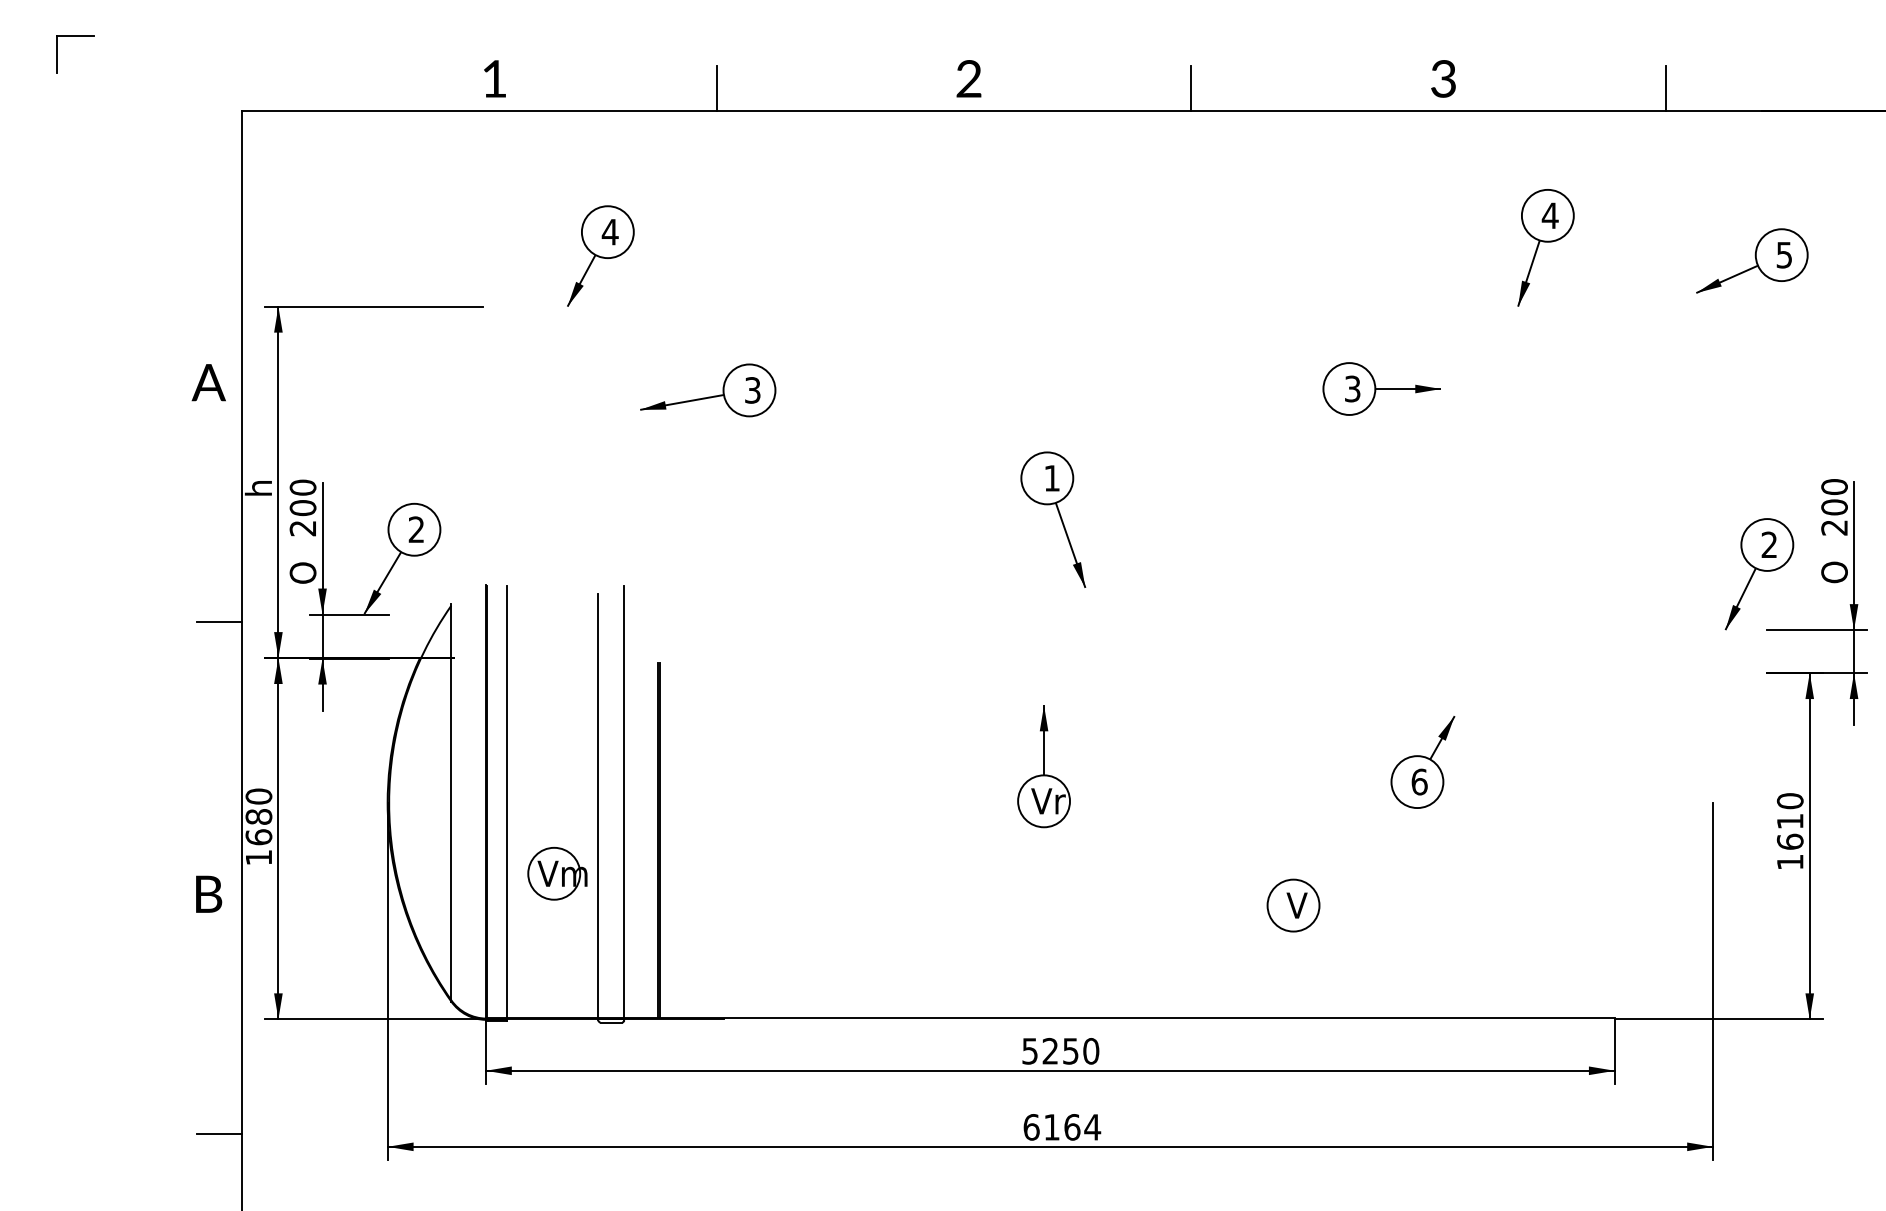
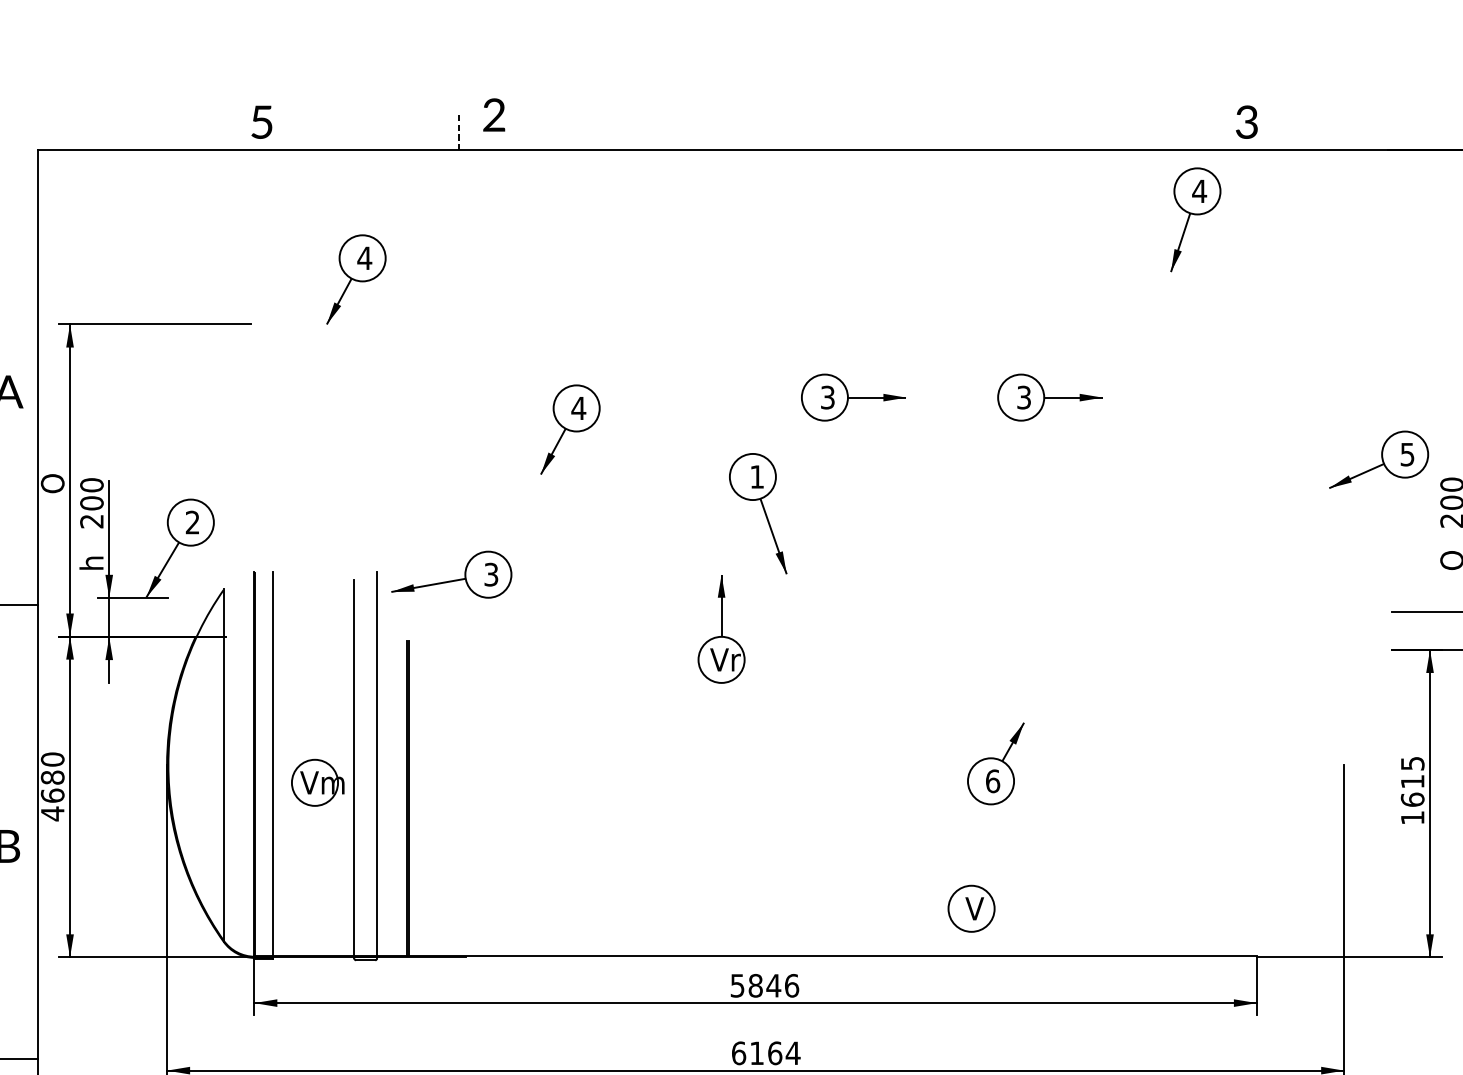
text: (494, 78) -> (261, 121), 1 -> 5
text: (968, 78) -> (493, 114), moved
text: (1443, 78) -> (1246, 121), moved
line: (716, 87) -> (459, 129), solid -> dashed
line: (1191, 88) -> (880, 130), removed
line: (1665, 88) -> (1301, 130), removed
part: (1545, 247) -> (1195, 219), moved
part: (1752, 260) -> (1379, 459), moved
part: (1160, 388) -> (853, 397), added
part: (708, 390) -> (452, 574), moved
part: (841, 424) -> (570, 429), added
text: (258, 485) -> (52, 483), h -> O
text: (302, 572) -> (91, 560), O -> h
part: (1759, 574) -> (1385, 562), removed
part: (1422, 762) -> (995, 763), moved
part: (1043, 766) -> (721, 628), moved
text: (1789, 801) -> (1412, 763), 1610 -> 1615
text: (258, 857) -> (52, 813), 1680 -> 4680
part: (557, 873) -> (317, 782), moved
part: (1293, 905) -> (971, 908), moved
text: (1070, 1051) -> (773, 985), 5250 -> 5846

